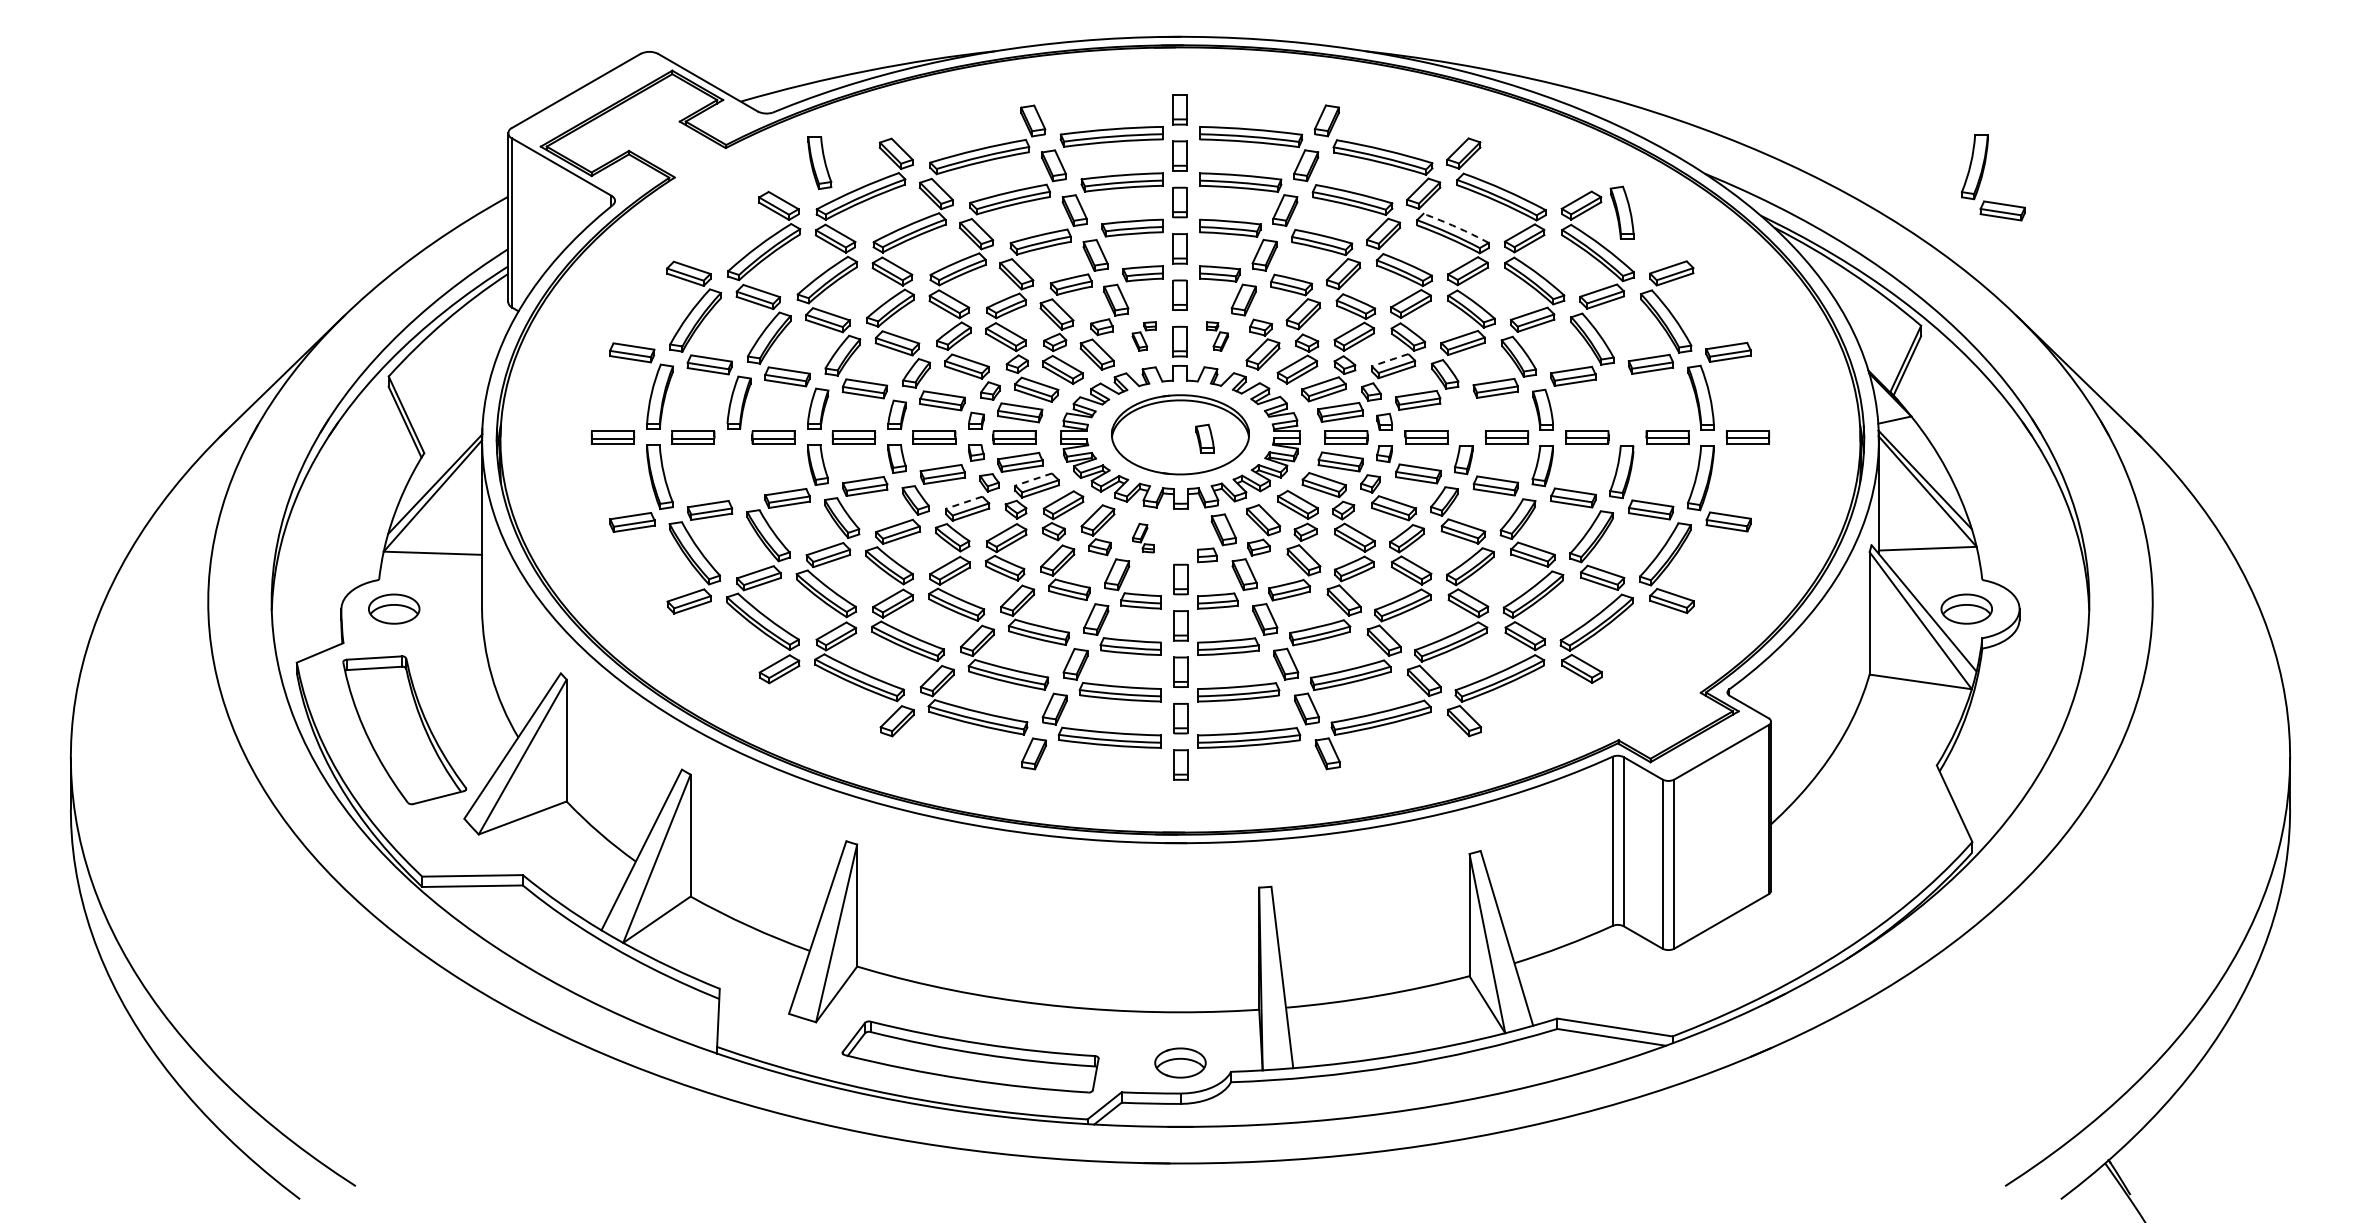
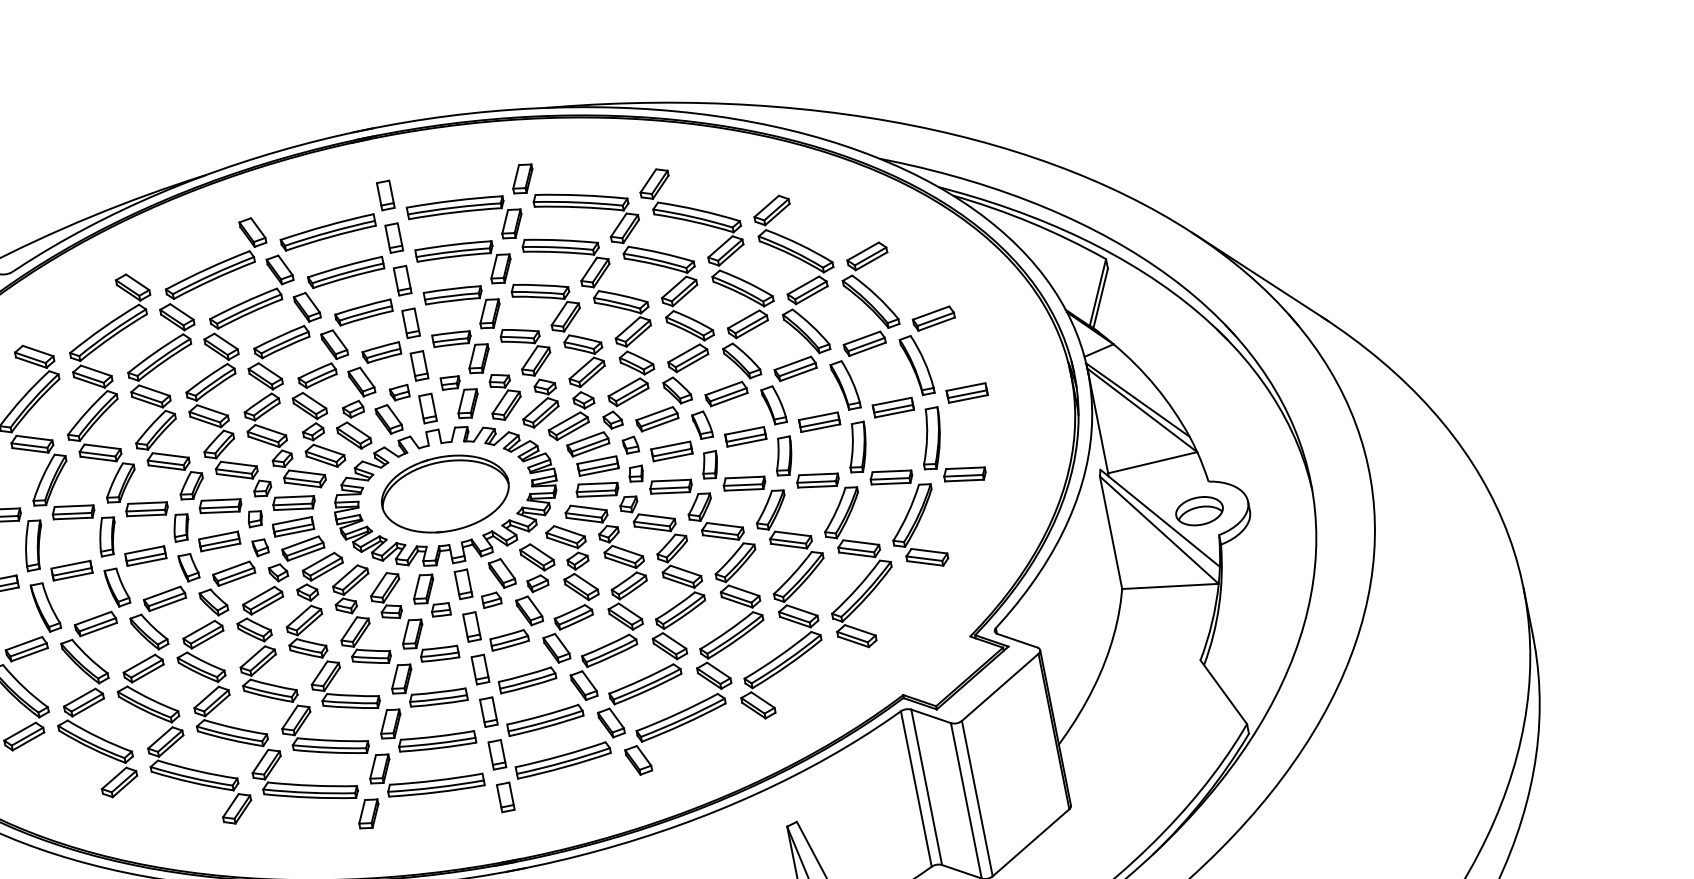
part: (819, 162) -> (45, 607), moved
part: (1983, 174) -> (1135, 108), removed
part: (1621, 212) -> (844, 385), moved
arc: (1456, 227) -> (661, 253), dashed -> solid
part: (1143, 336) -> (393, 410), size x1.67
part: (1217, 336) -> (461, 396), size x1.67
line: (1389, 360) -> (623, 387), dashed -> solid
part: (1204, 438) -> (701, 424), moved
line: (1033, 479) -> (318, 561), dashed -> solid
line: (963, 502) -> (258, 595), dashed -> solid
part: (1180, 532) -> (463, 583), added
part: (1143, 537) -> (430, 595), size x1.67

